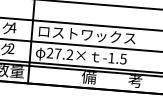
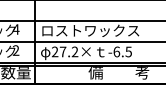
text: (111, 57) -> (116, 51), -1.5 -> -6.5

